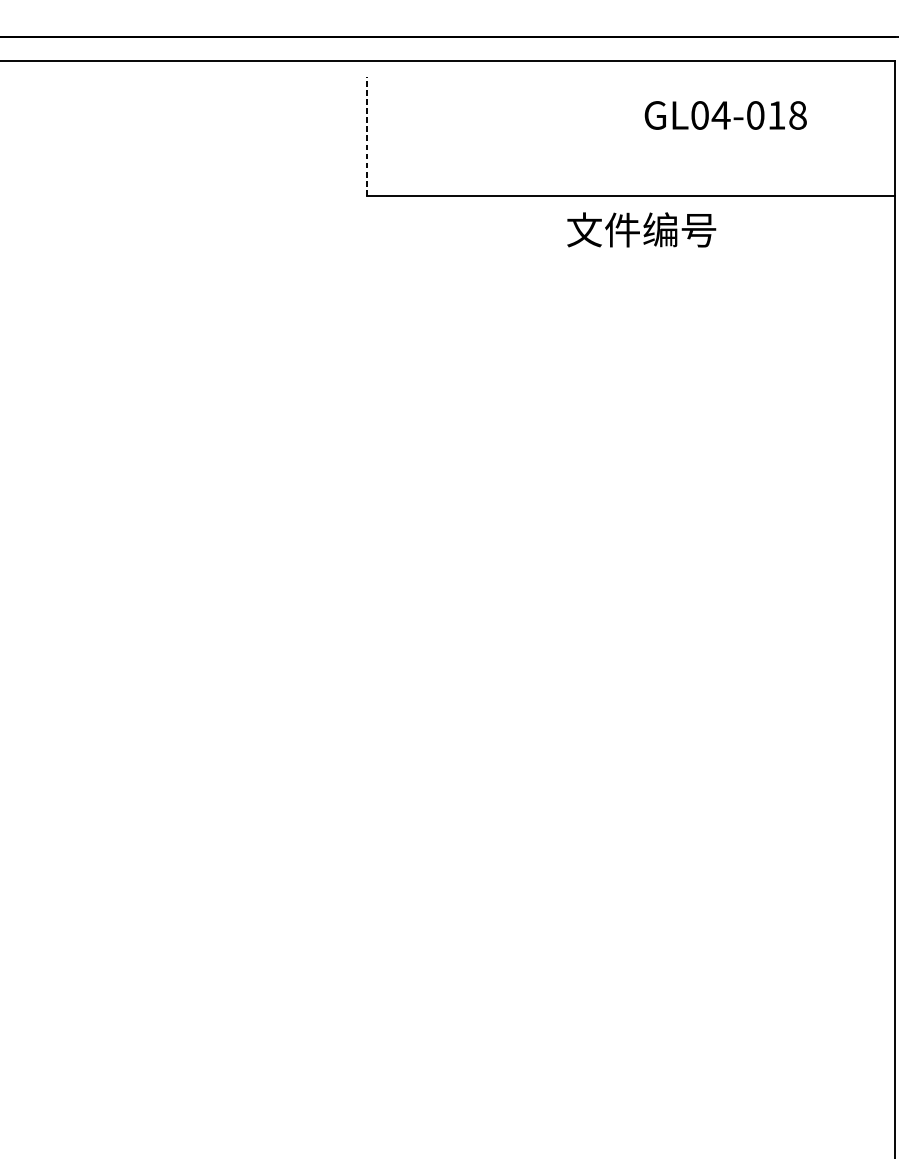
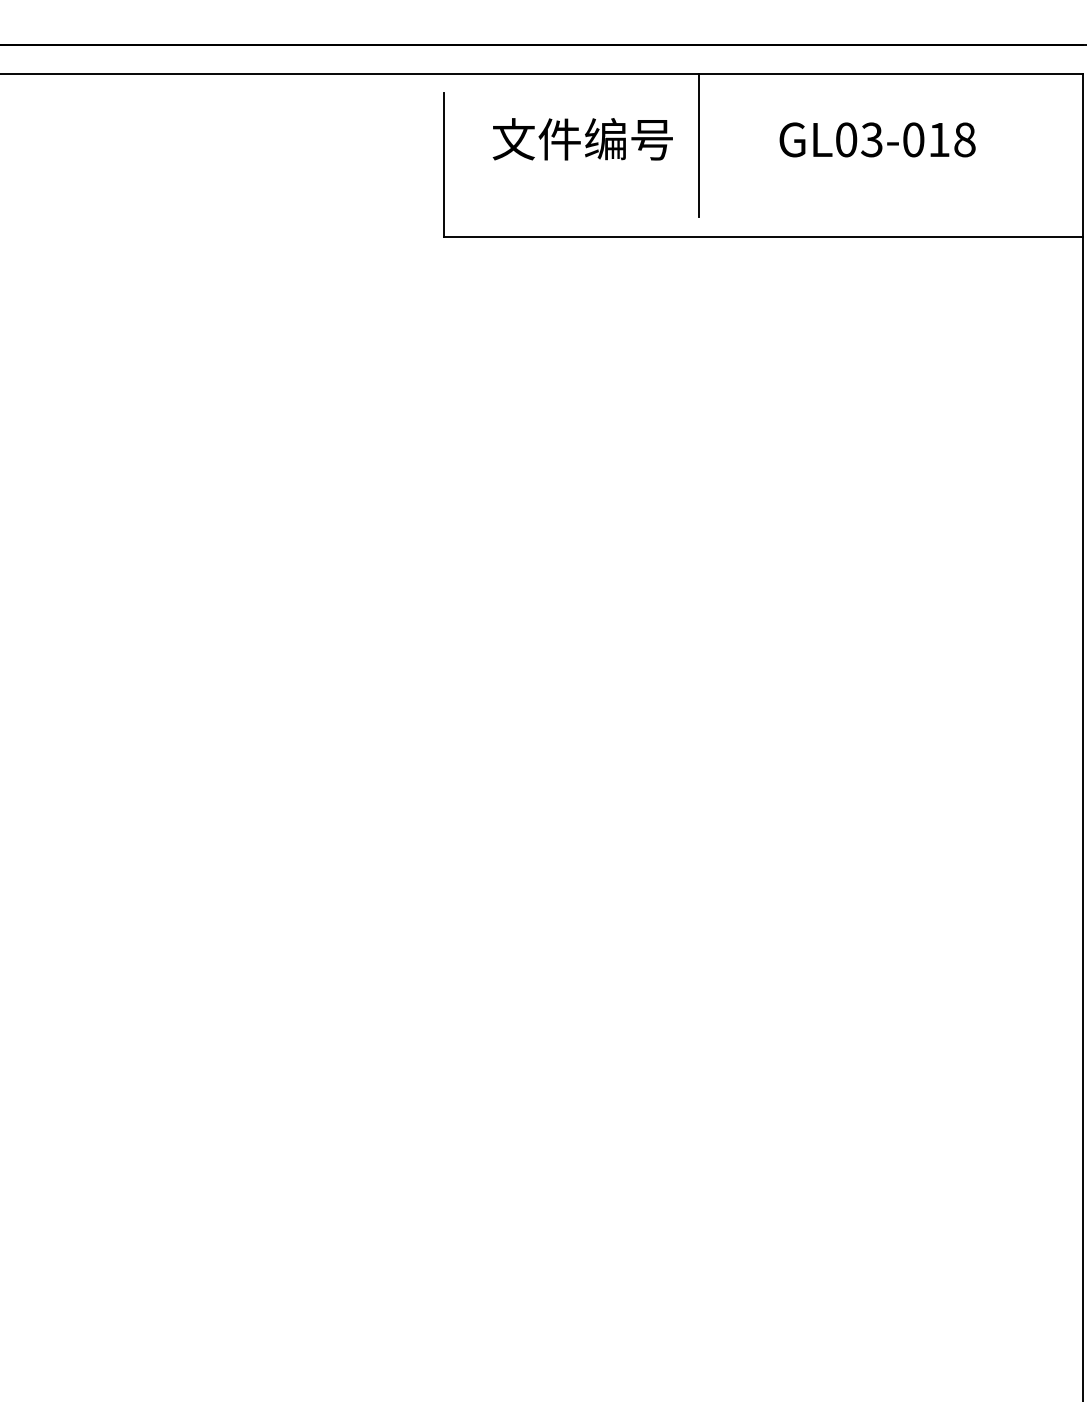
text: (720, 115) -> (871, 139), GL04-018 -> GL03-018
line: (578, 120) -> (699, 145), added
line: (366, 136) -> (443, 165), dashed -> solid
text: (641, 230) -> (582, 139), moved

